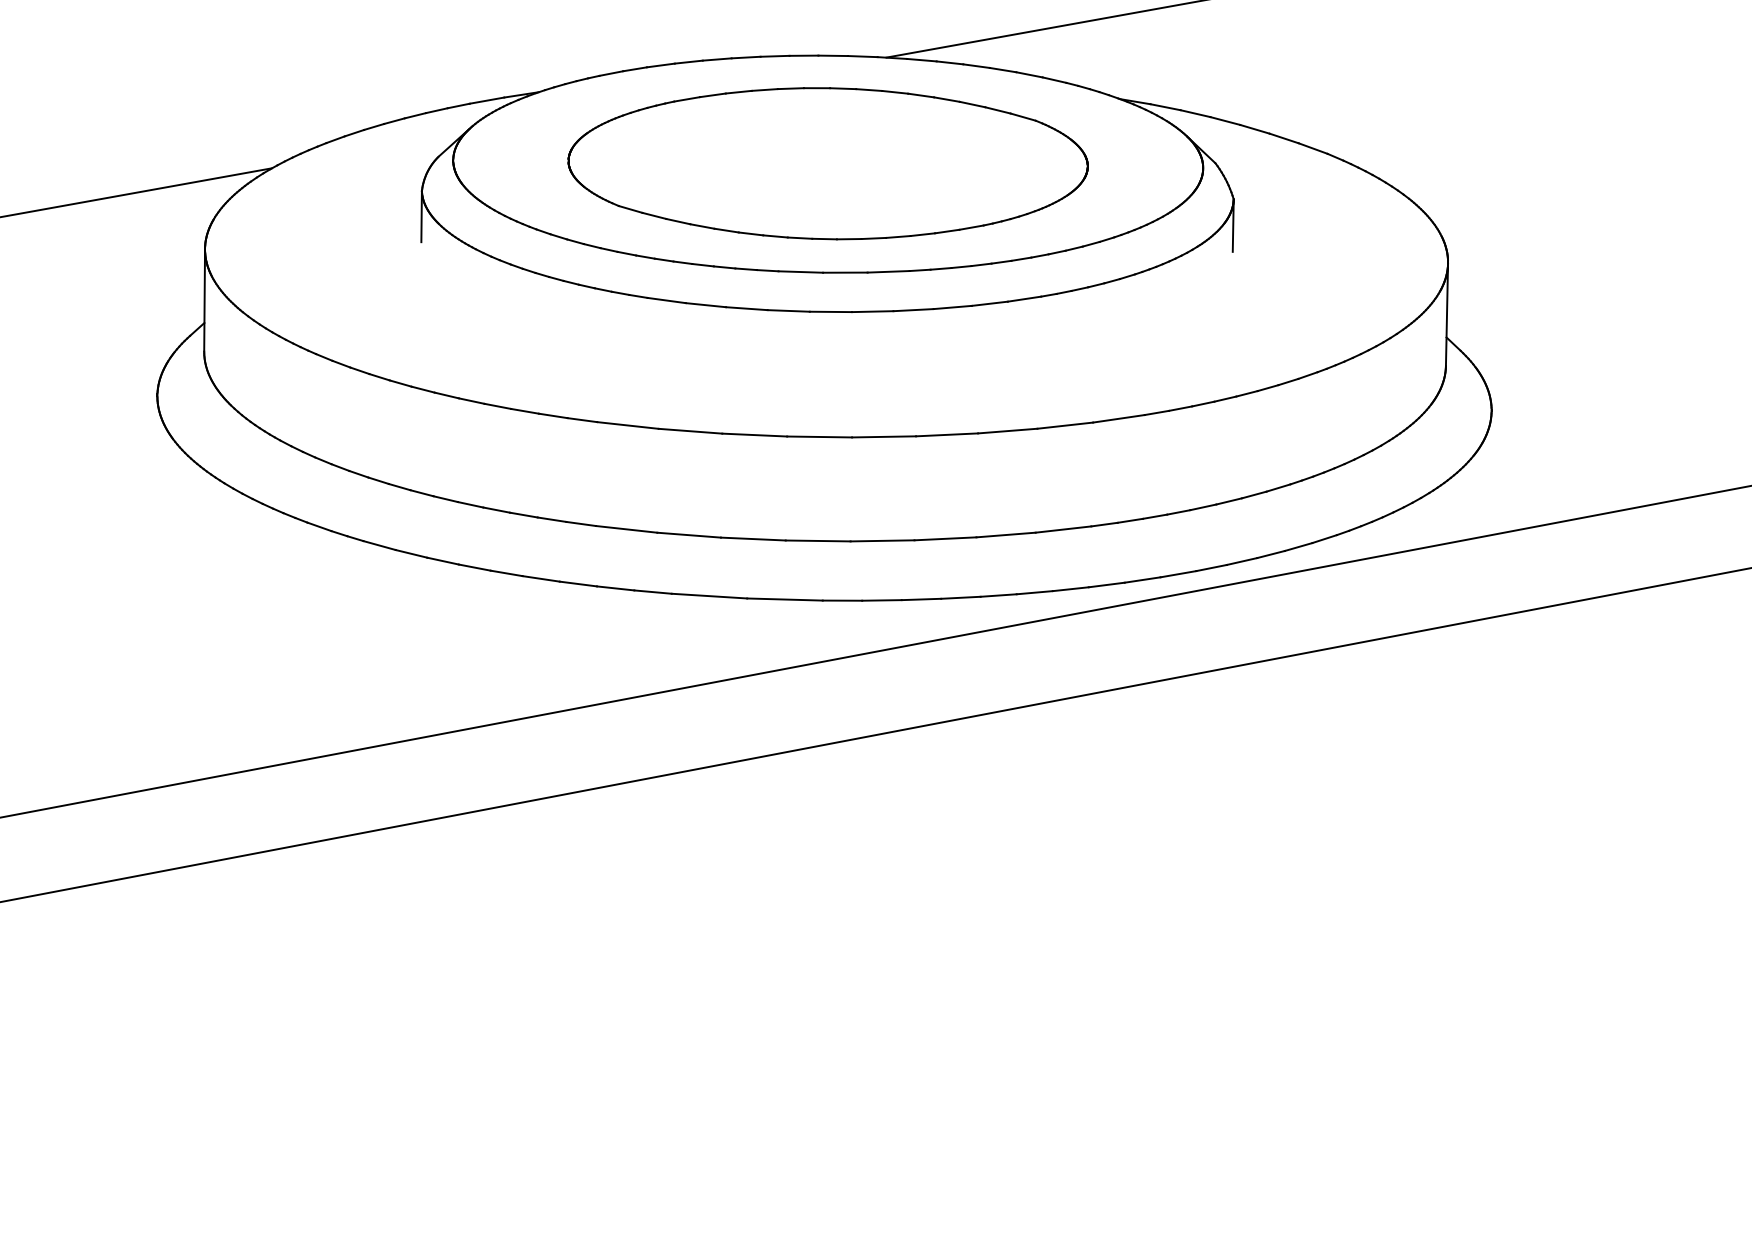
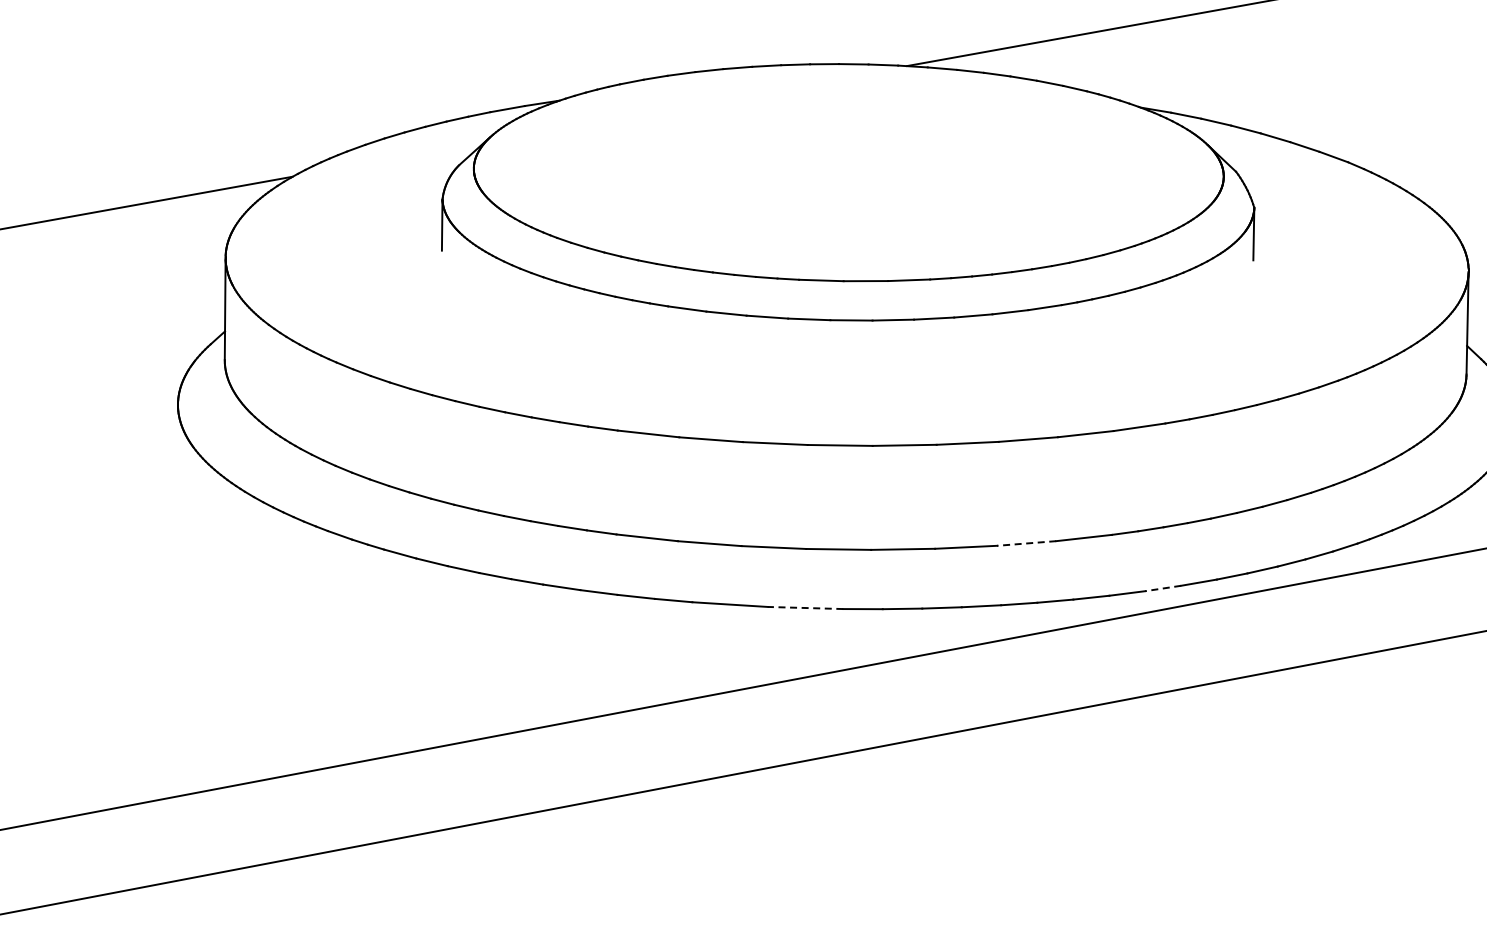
part: (827, 163) -> (848, 171), removed
line: (1006, 535) -> (1027, 543), solid -> dashed
line: (1142, 580) -> (1163, 588), solid -> dashed
line: (784, 599) -> (805, 607), solid -> dashed

